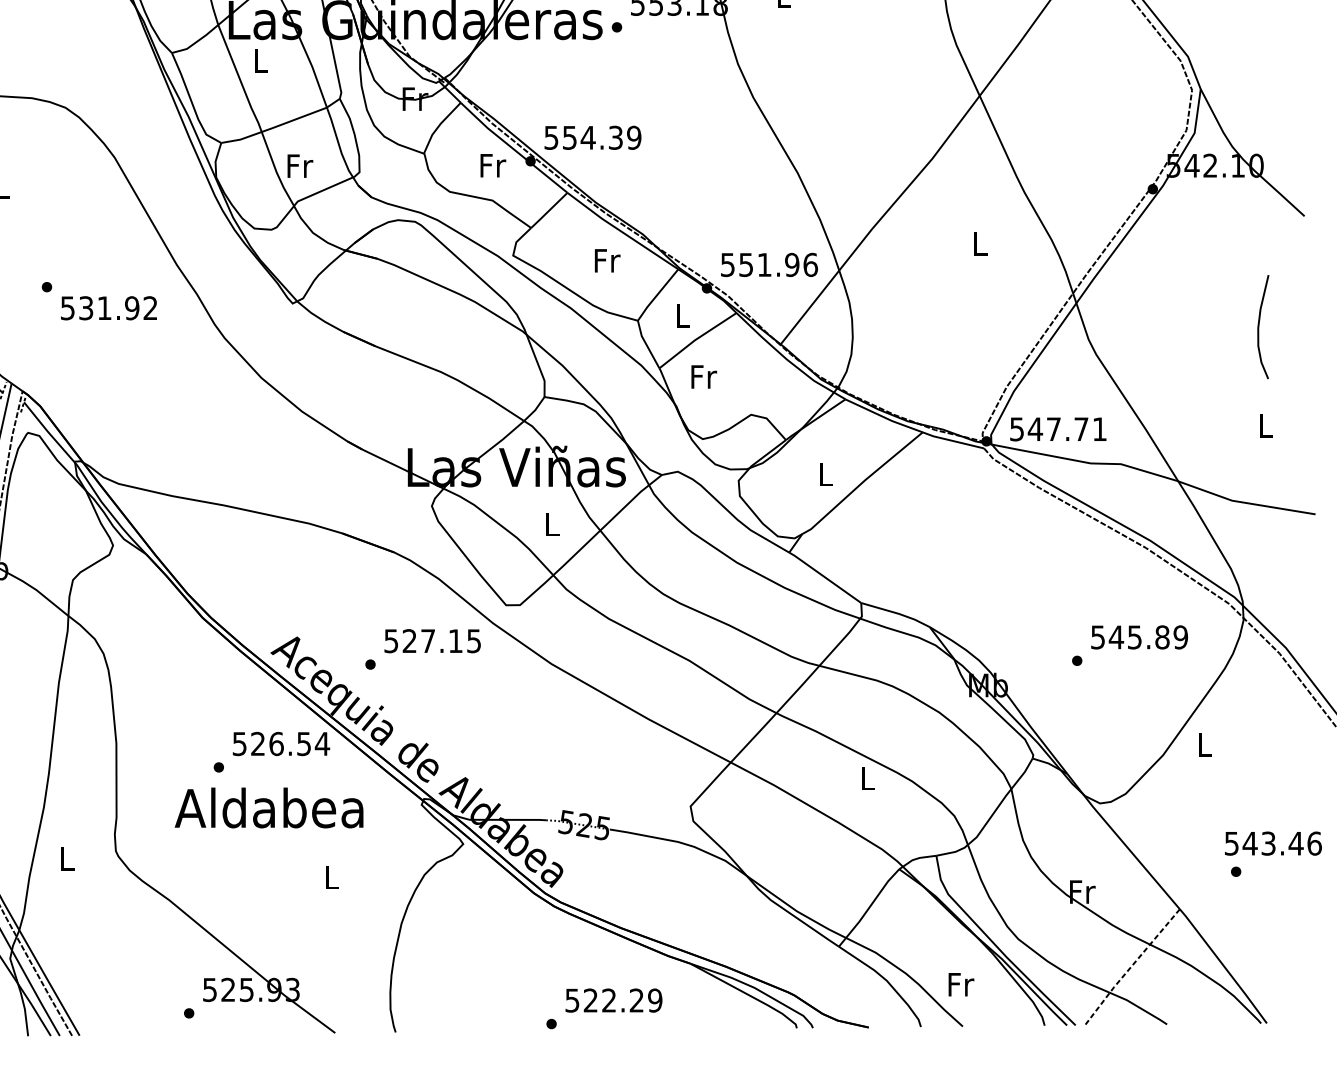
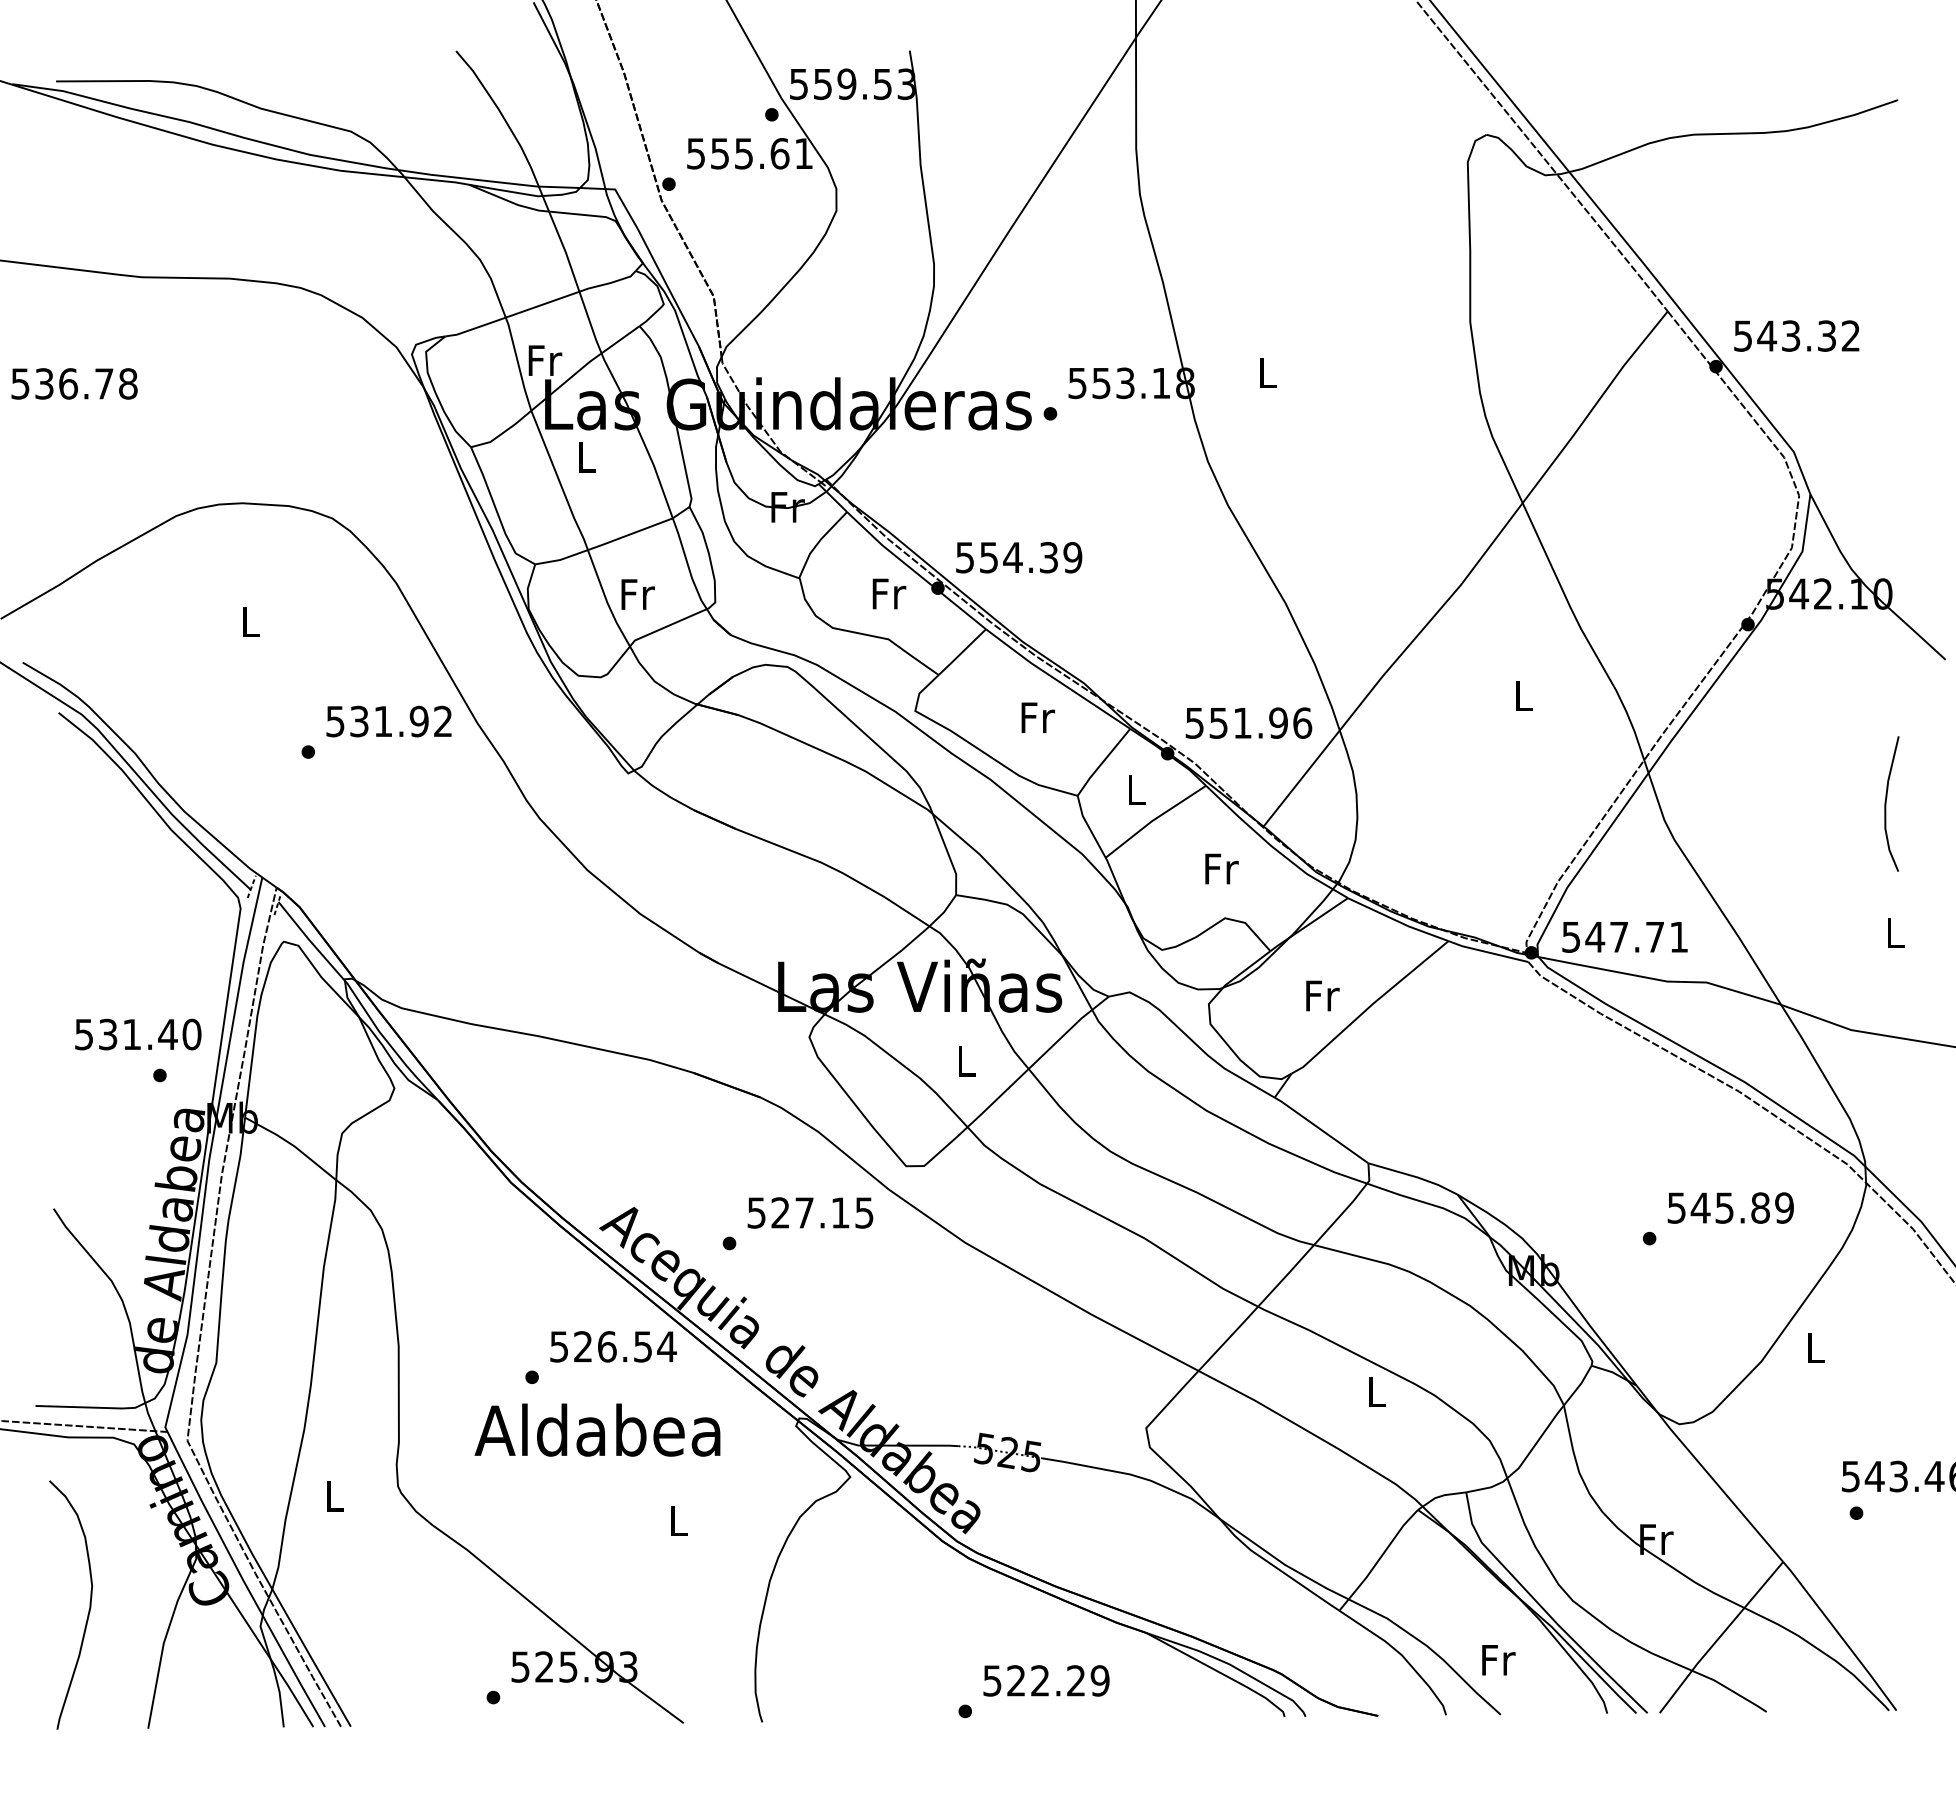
text: (108, 308) -> (388, 721), moved
text: (703, 376) -> (1221, 868), moved
text: (825, 474) -> (1322, 995), L -> Fr
line: (1130, 967) -> (1719, 1637), dashed -> solid

